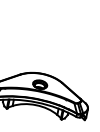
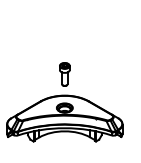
part: (45, 55) -> (64, 74), added

